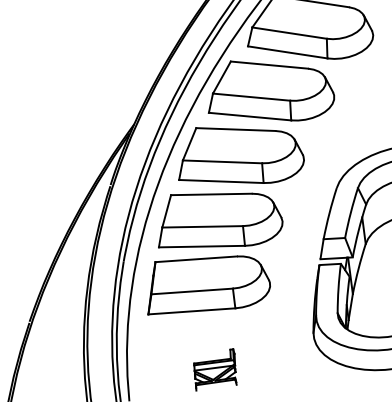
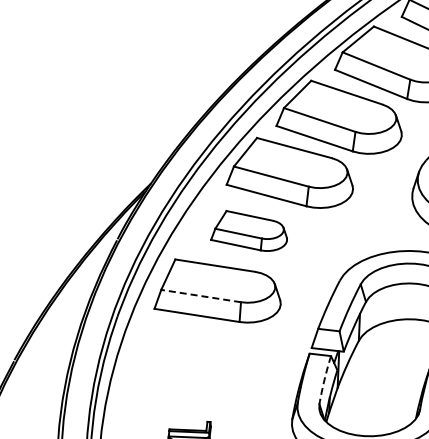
part: (238, 154) -> (248, 230), size x0.6
line: (202, 227) -> (200, 296), solid -> dashed
part: (205, 283) -> (194, 352), removed
arc: (338, 288) -> (324, 379), solid -> dashed

